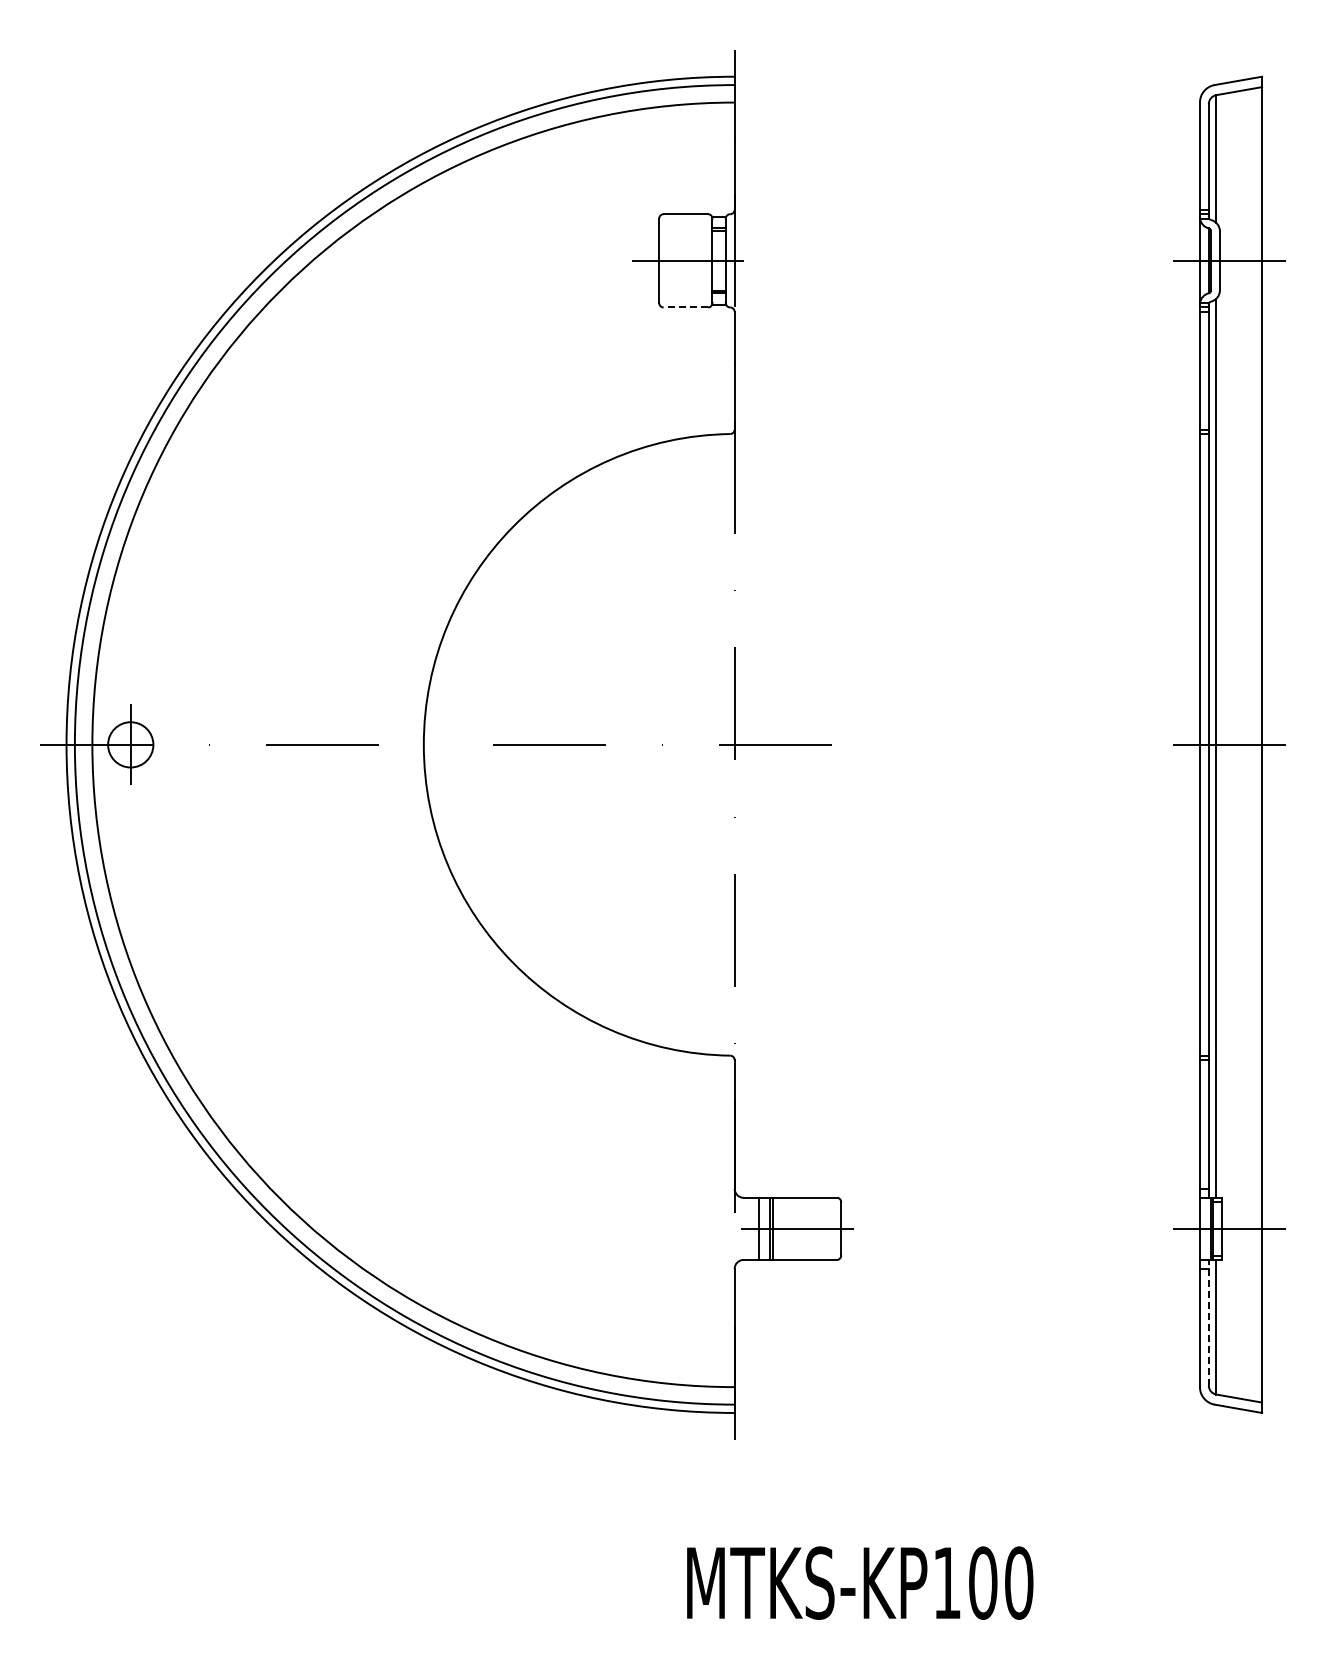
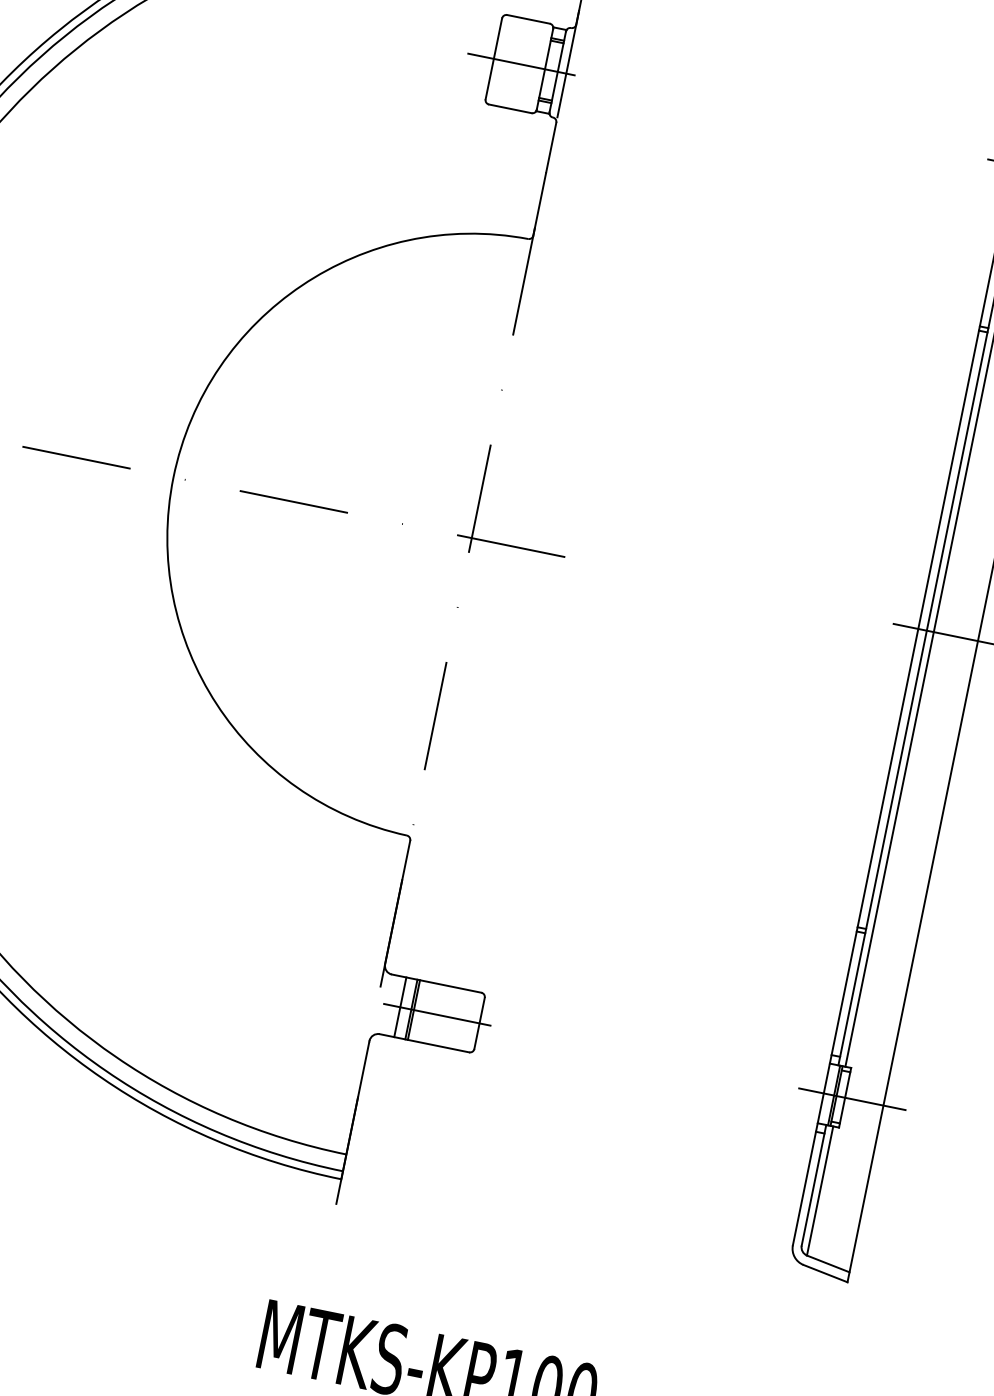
line: (685, 307) -> (510, 108), dashed -> solid
line: (1208, 1322) -> (813, 1184), dashed -> solid

